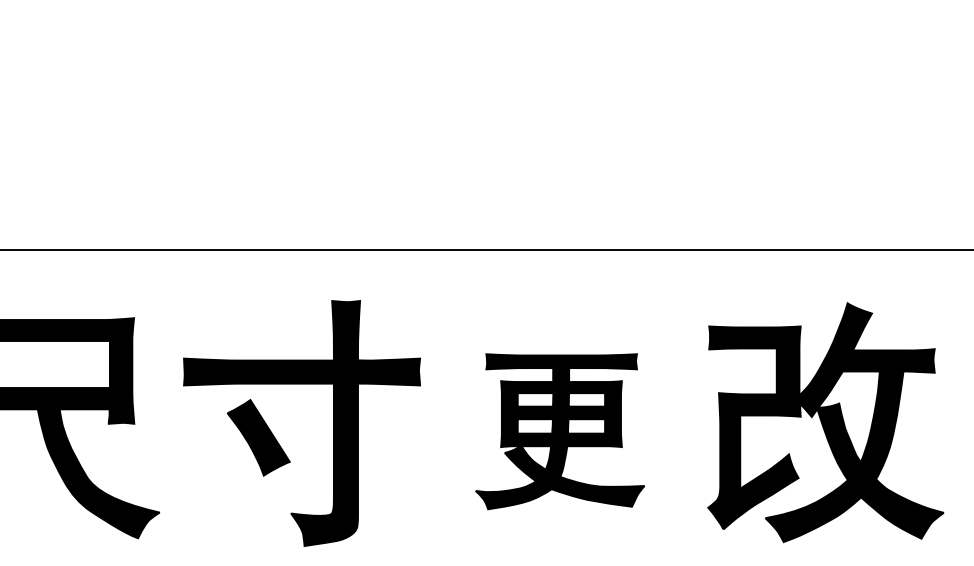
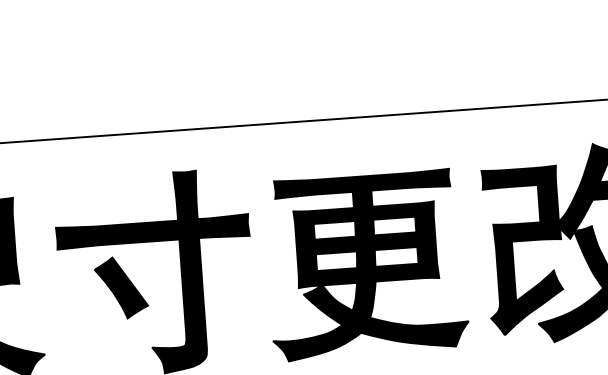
part: (560, 431) -> (366, 265), size x1.43

